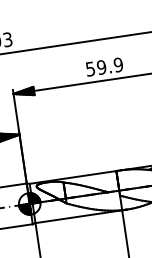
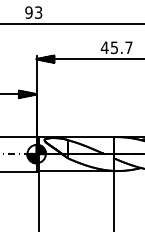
text: (104, 66) -> (116, 47), 59.9 -> 45.7

